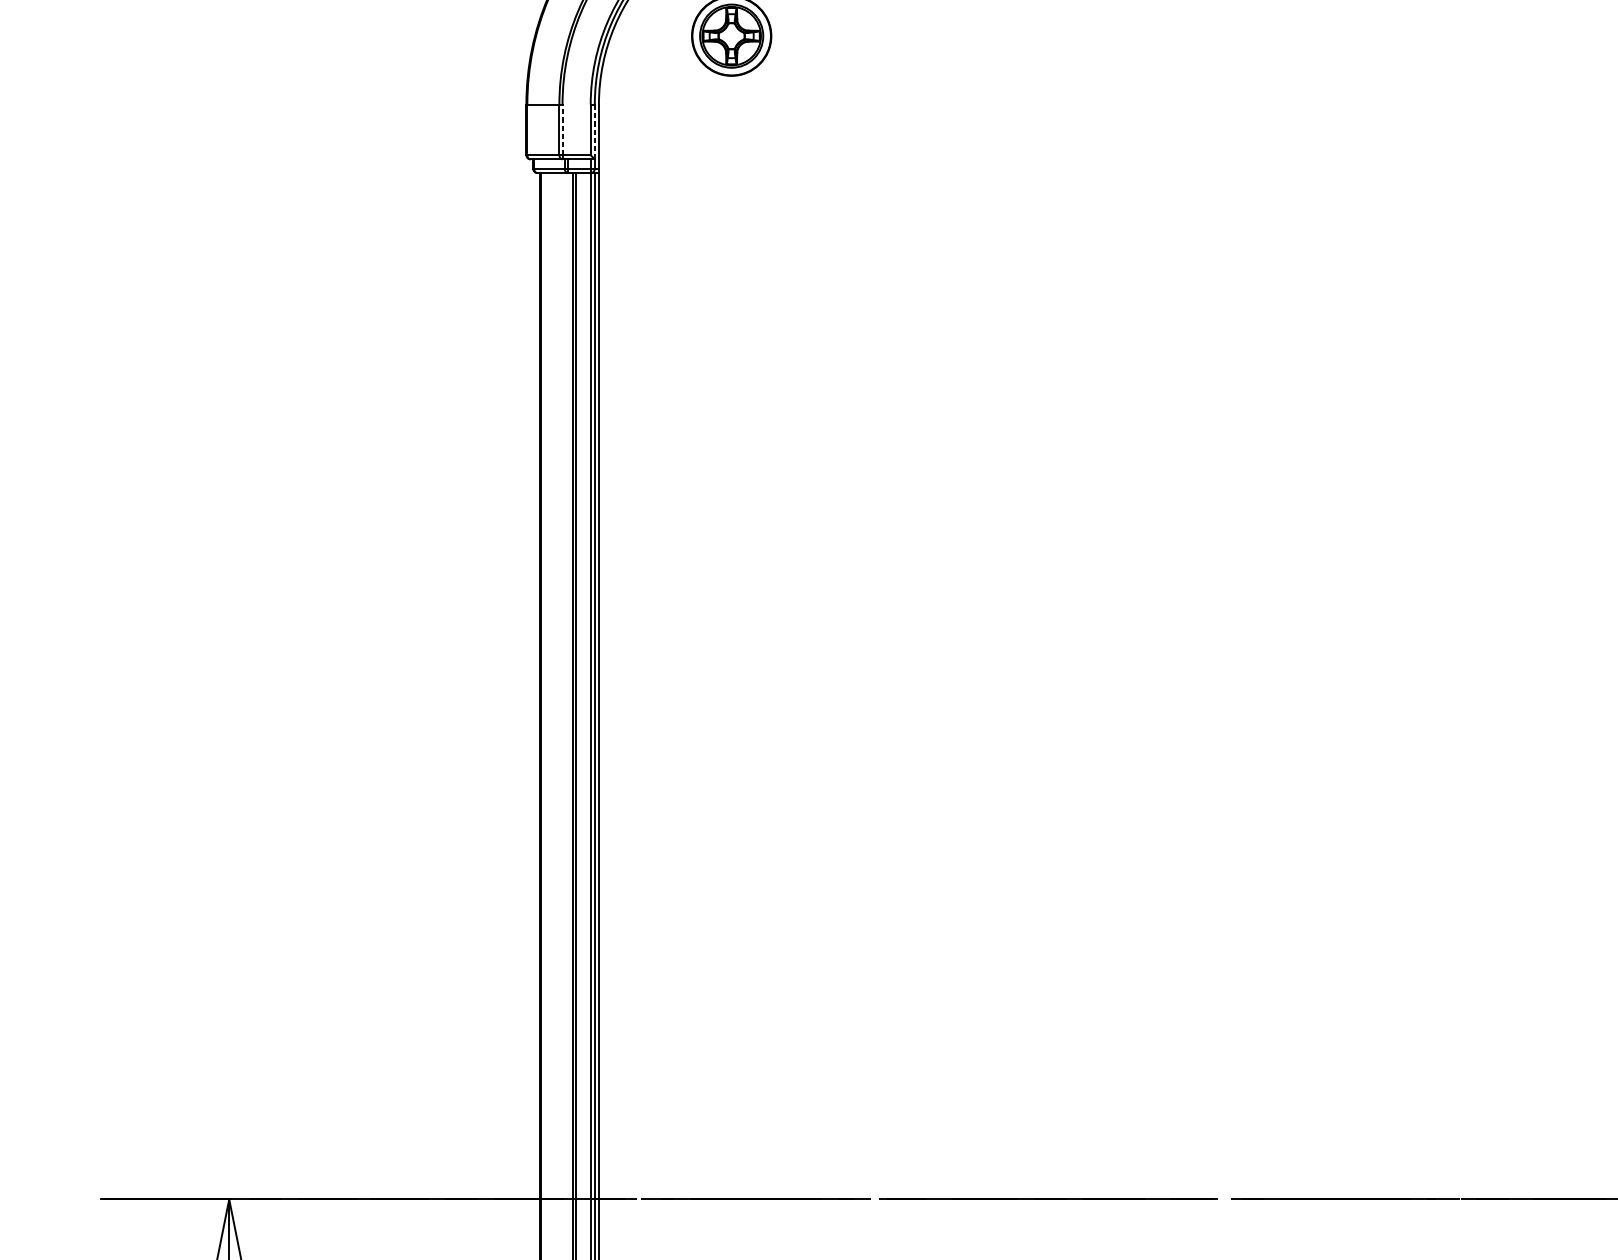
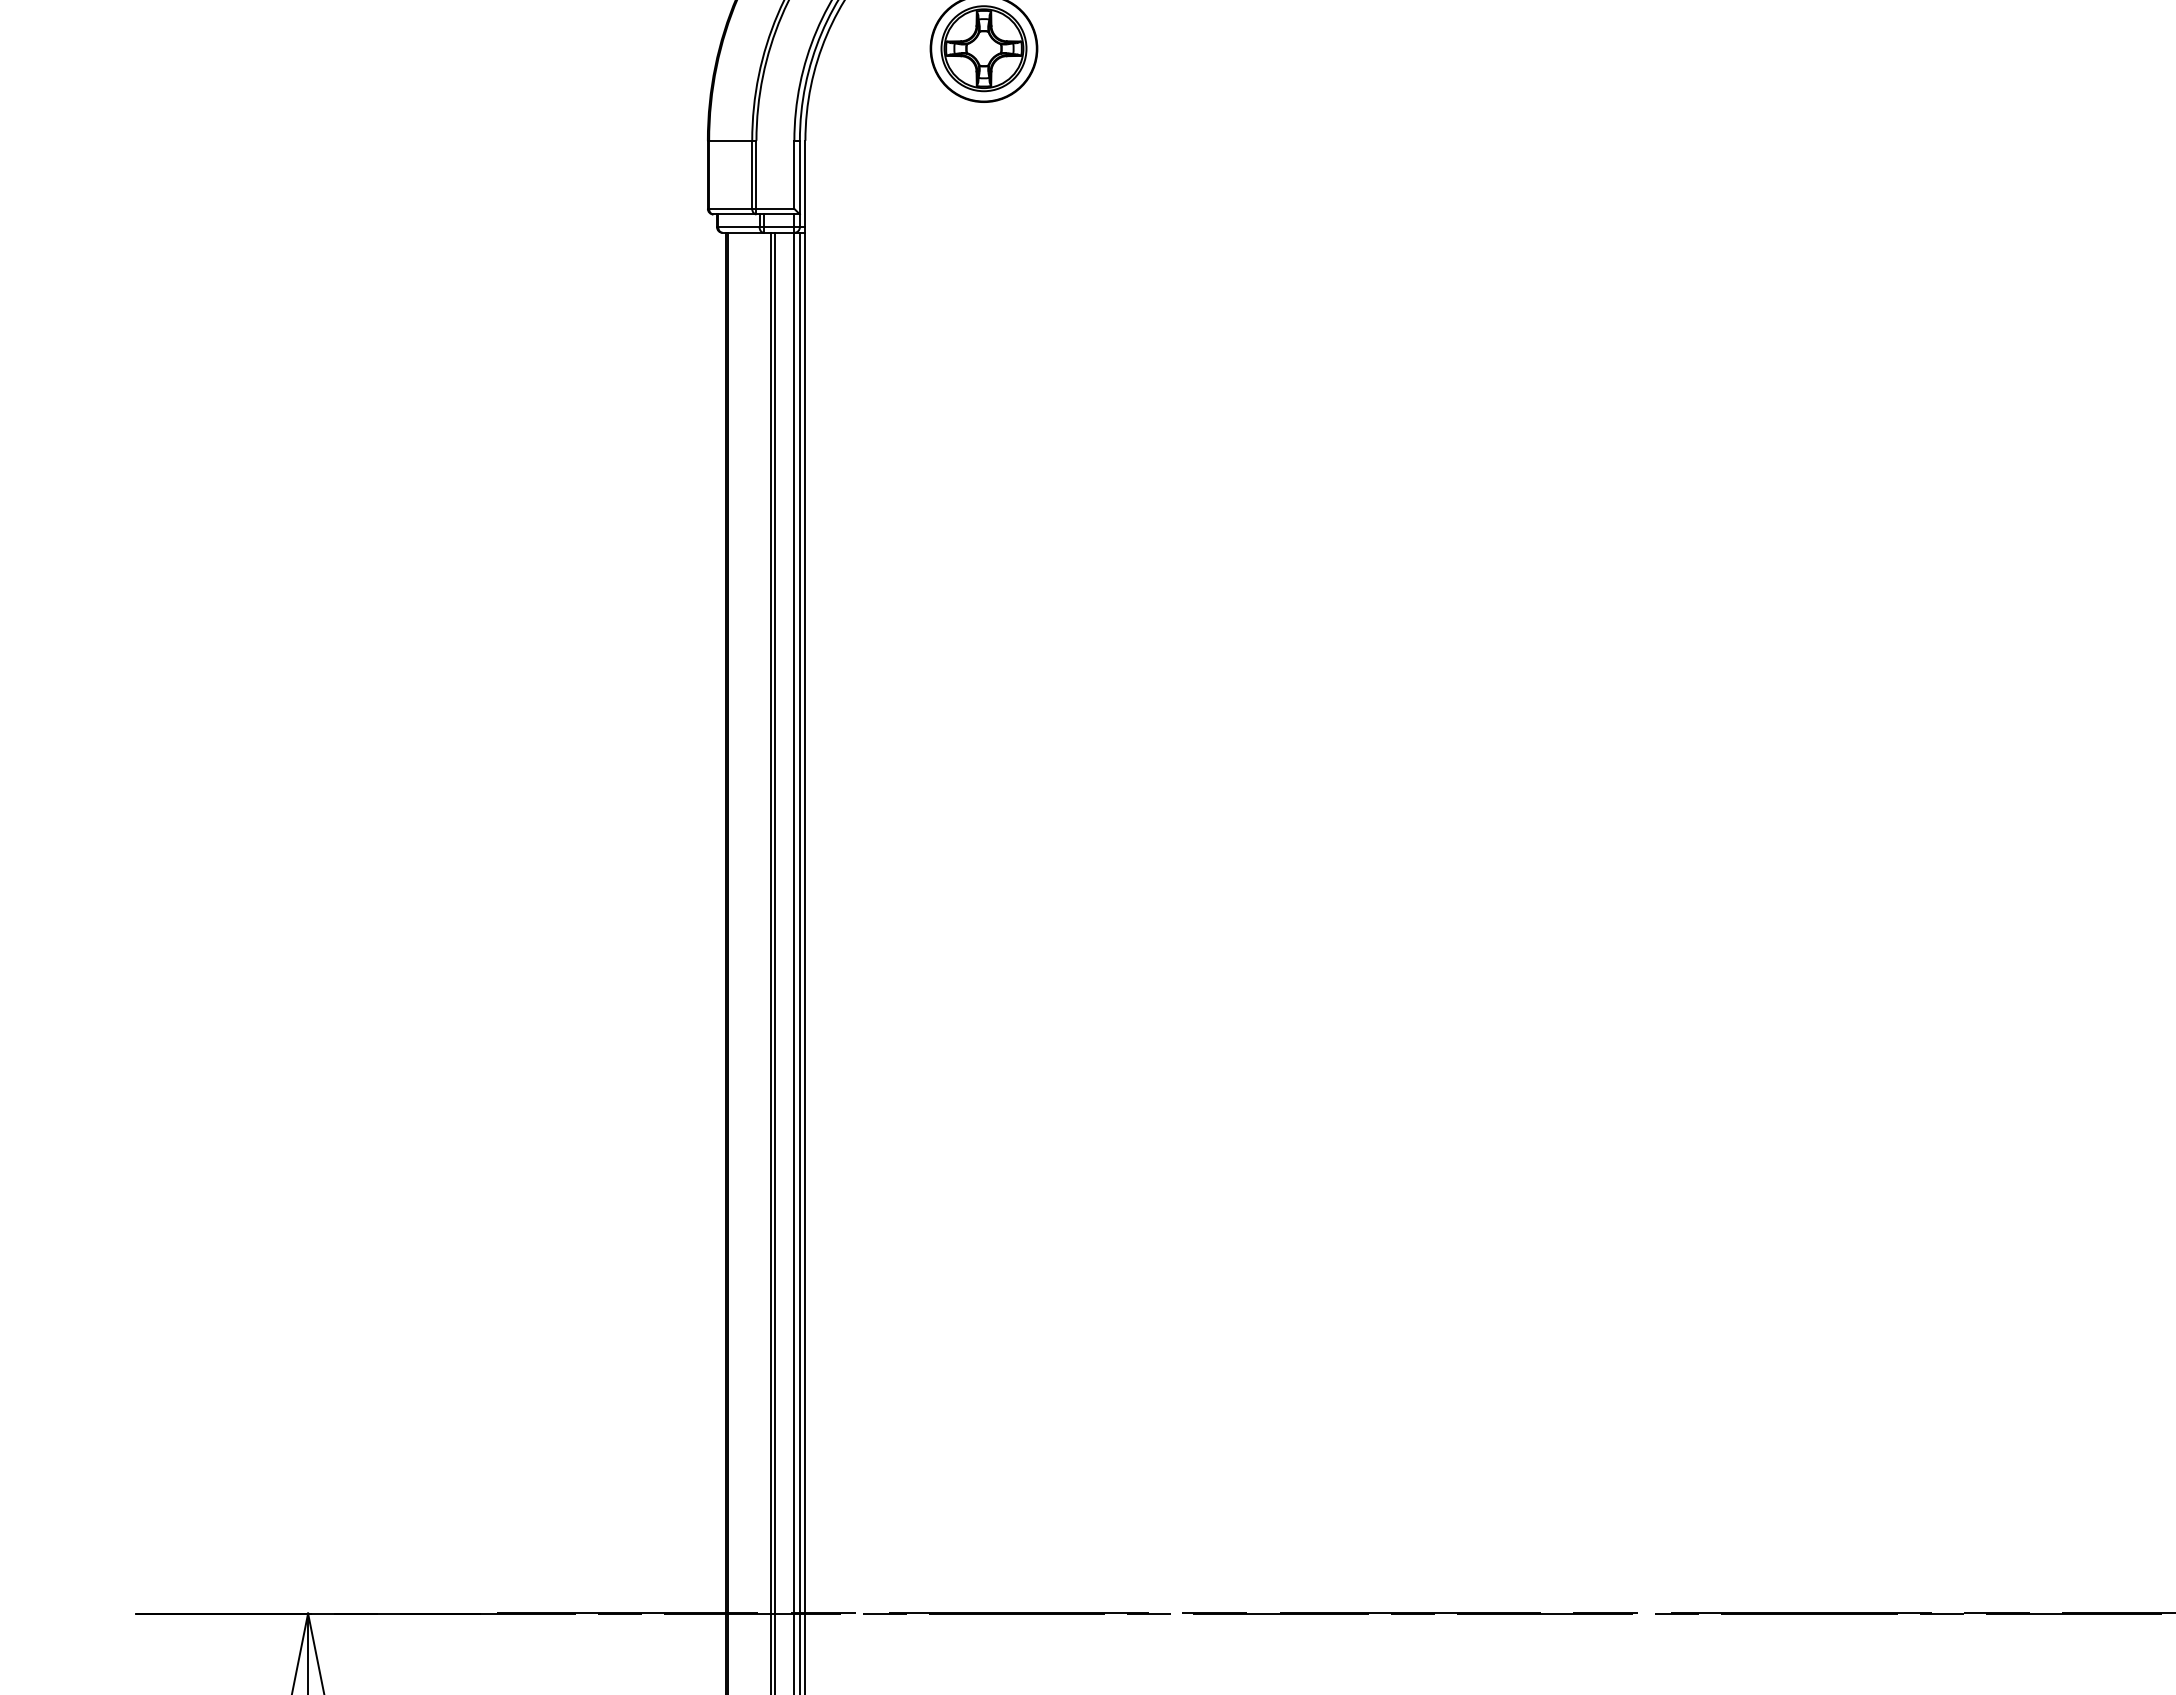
line: (562, 129) -> (756, 174), dashed -> solid
line: (594, 131) -> (799, 177), dashed -> solid

